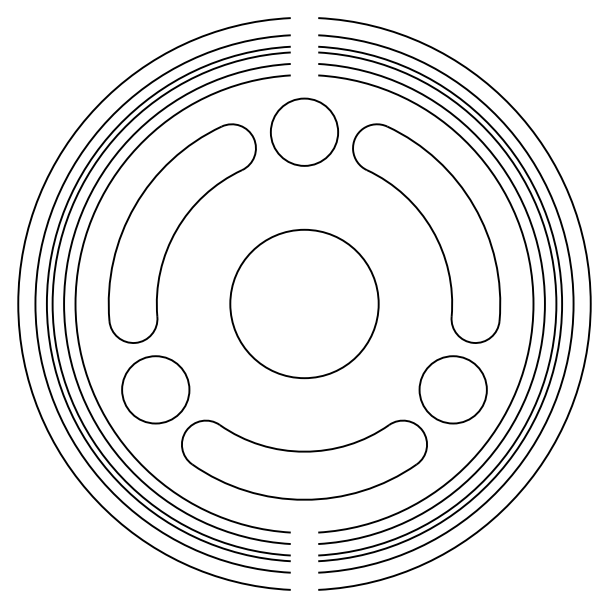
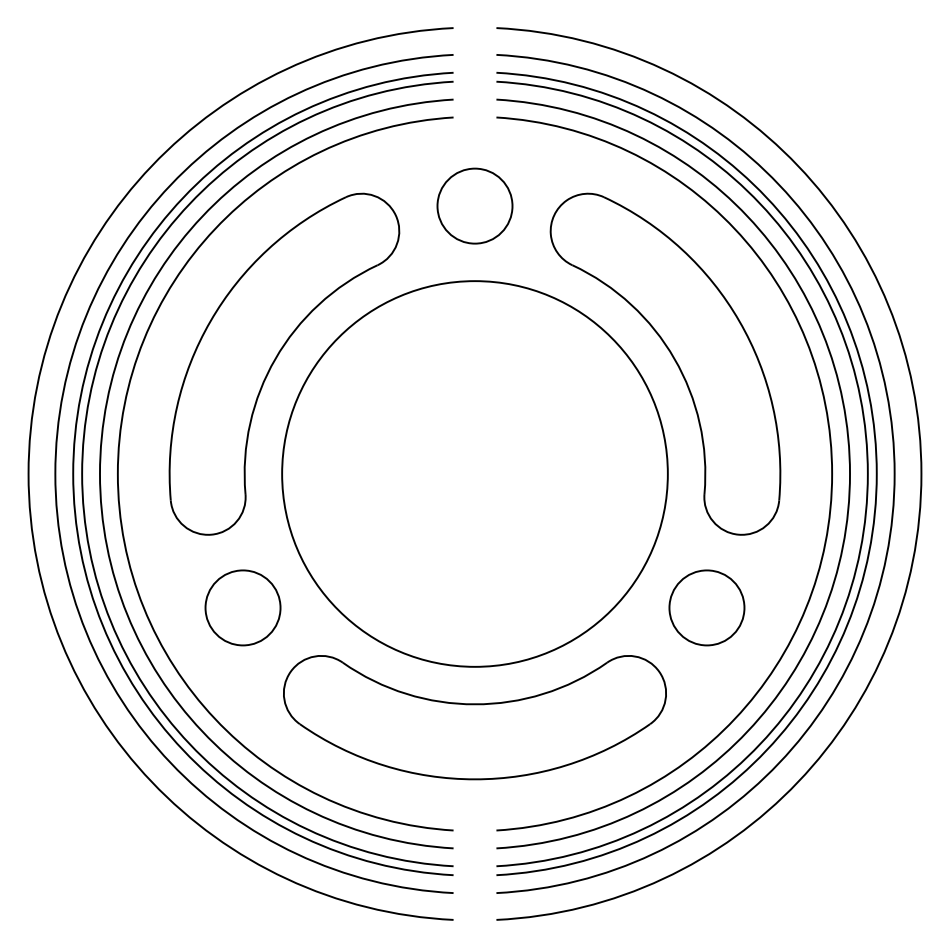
circle: (304, 132) -> (475, 206), size x0.71
circle: (304, 303) -> (475, 473), size x1.67
circle: (155, 389) -> (242, 607), size x0.71
circle: (453, 389) -> (707, 607), size x0.71

